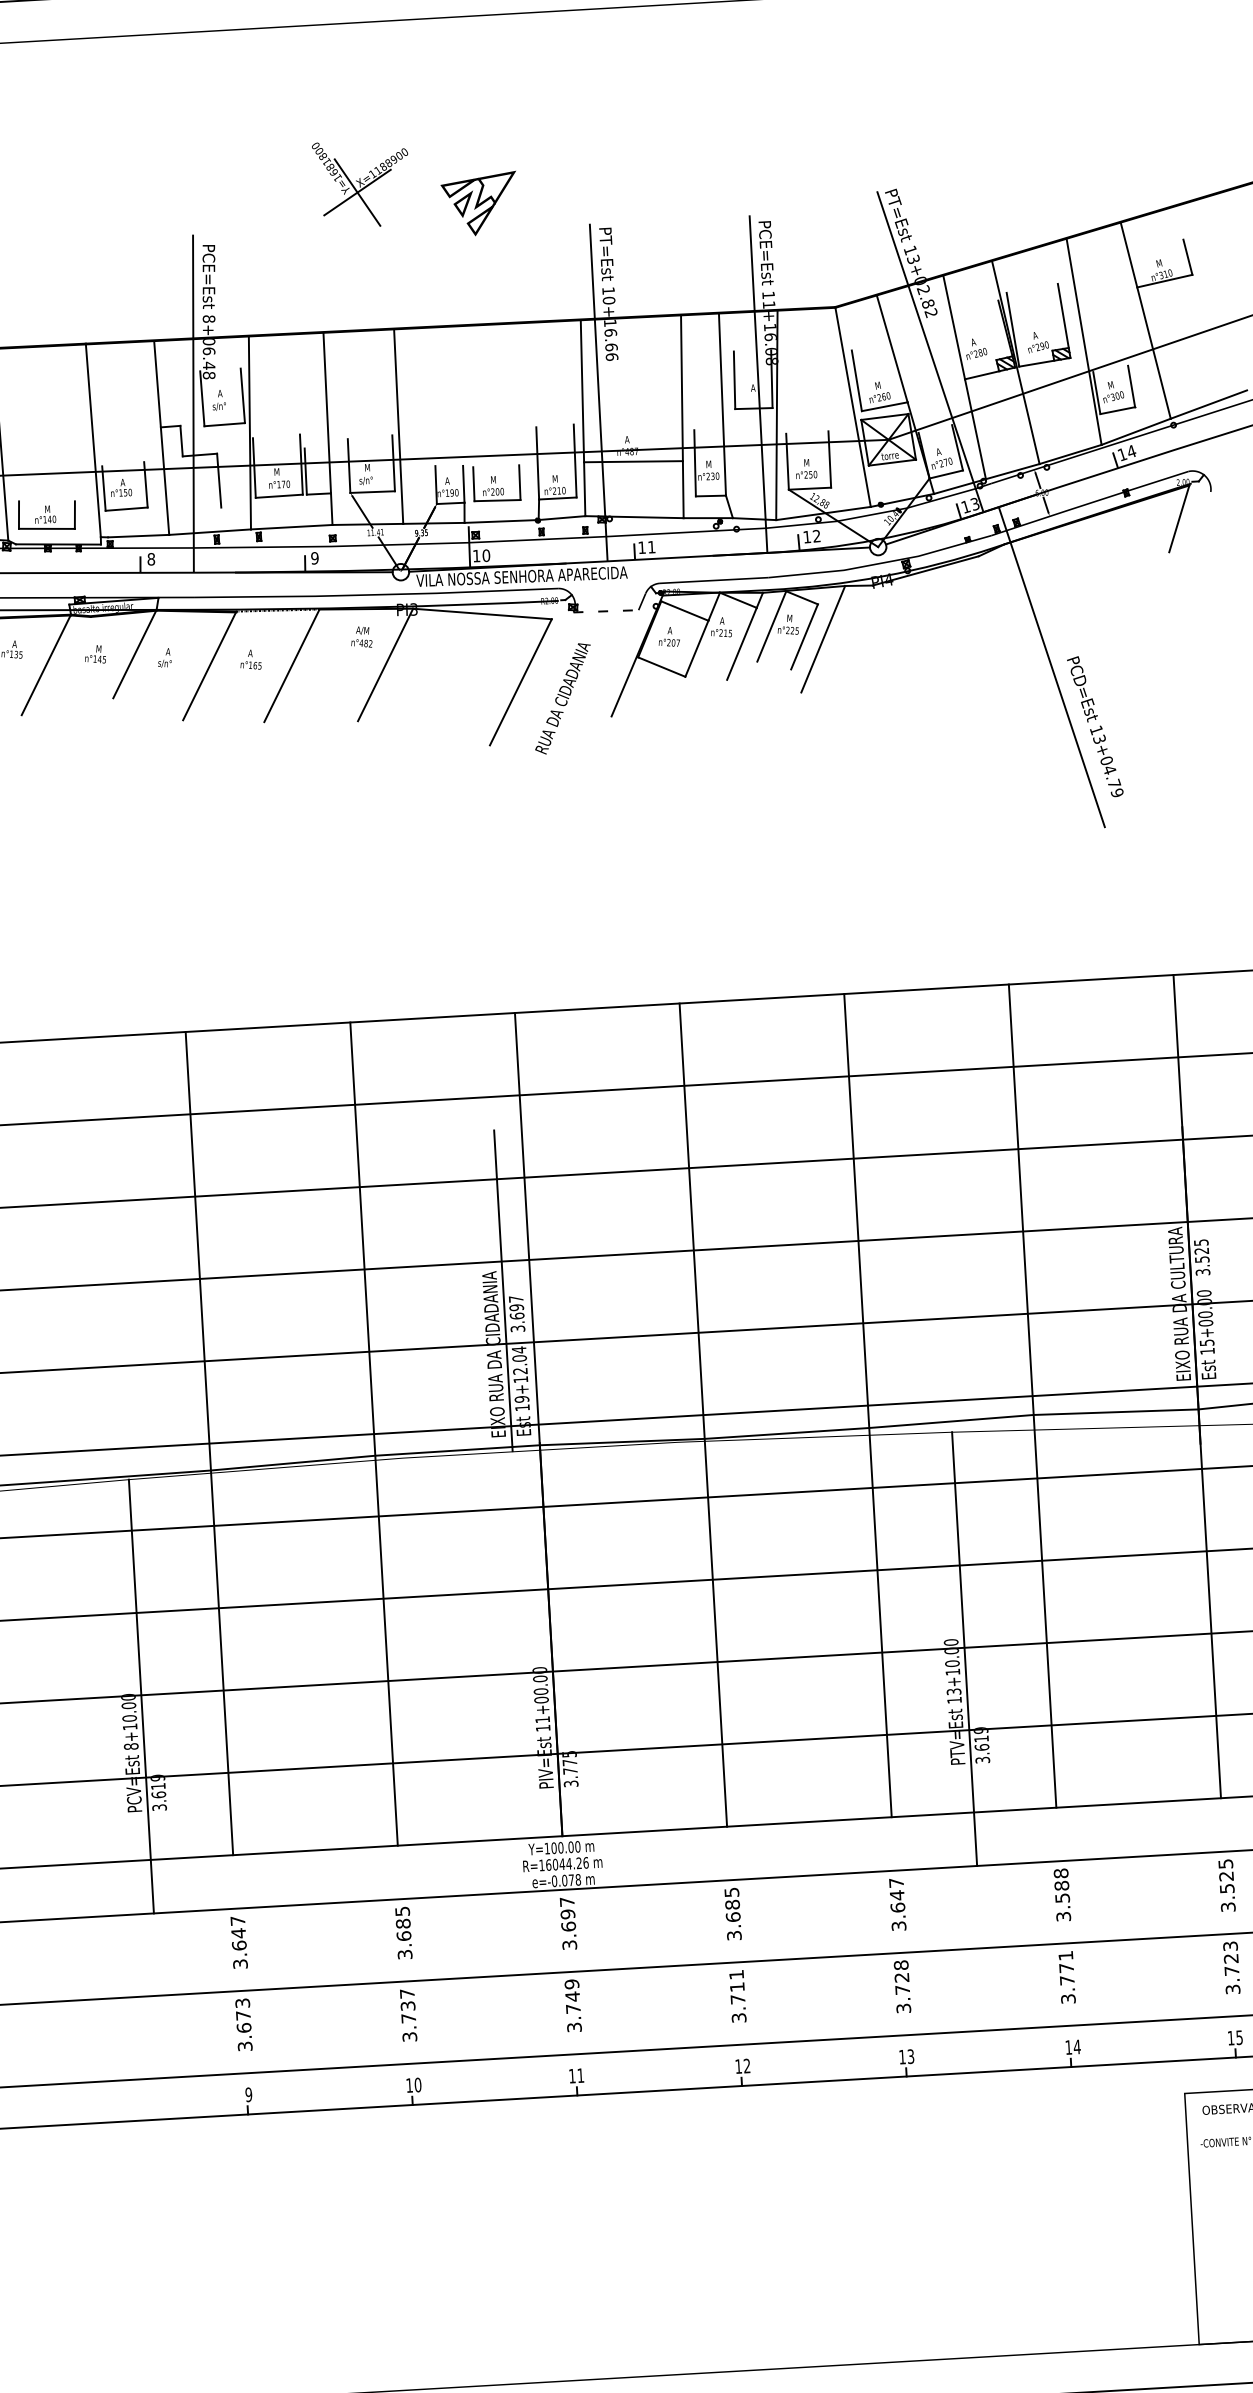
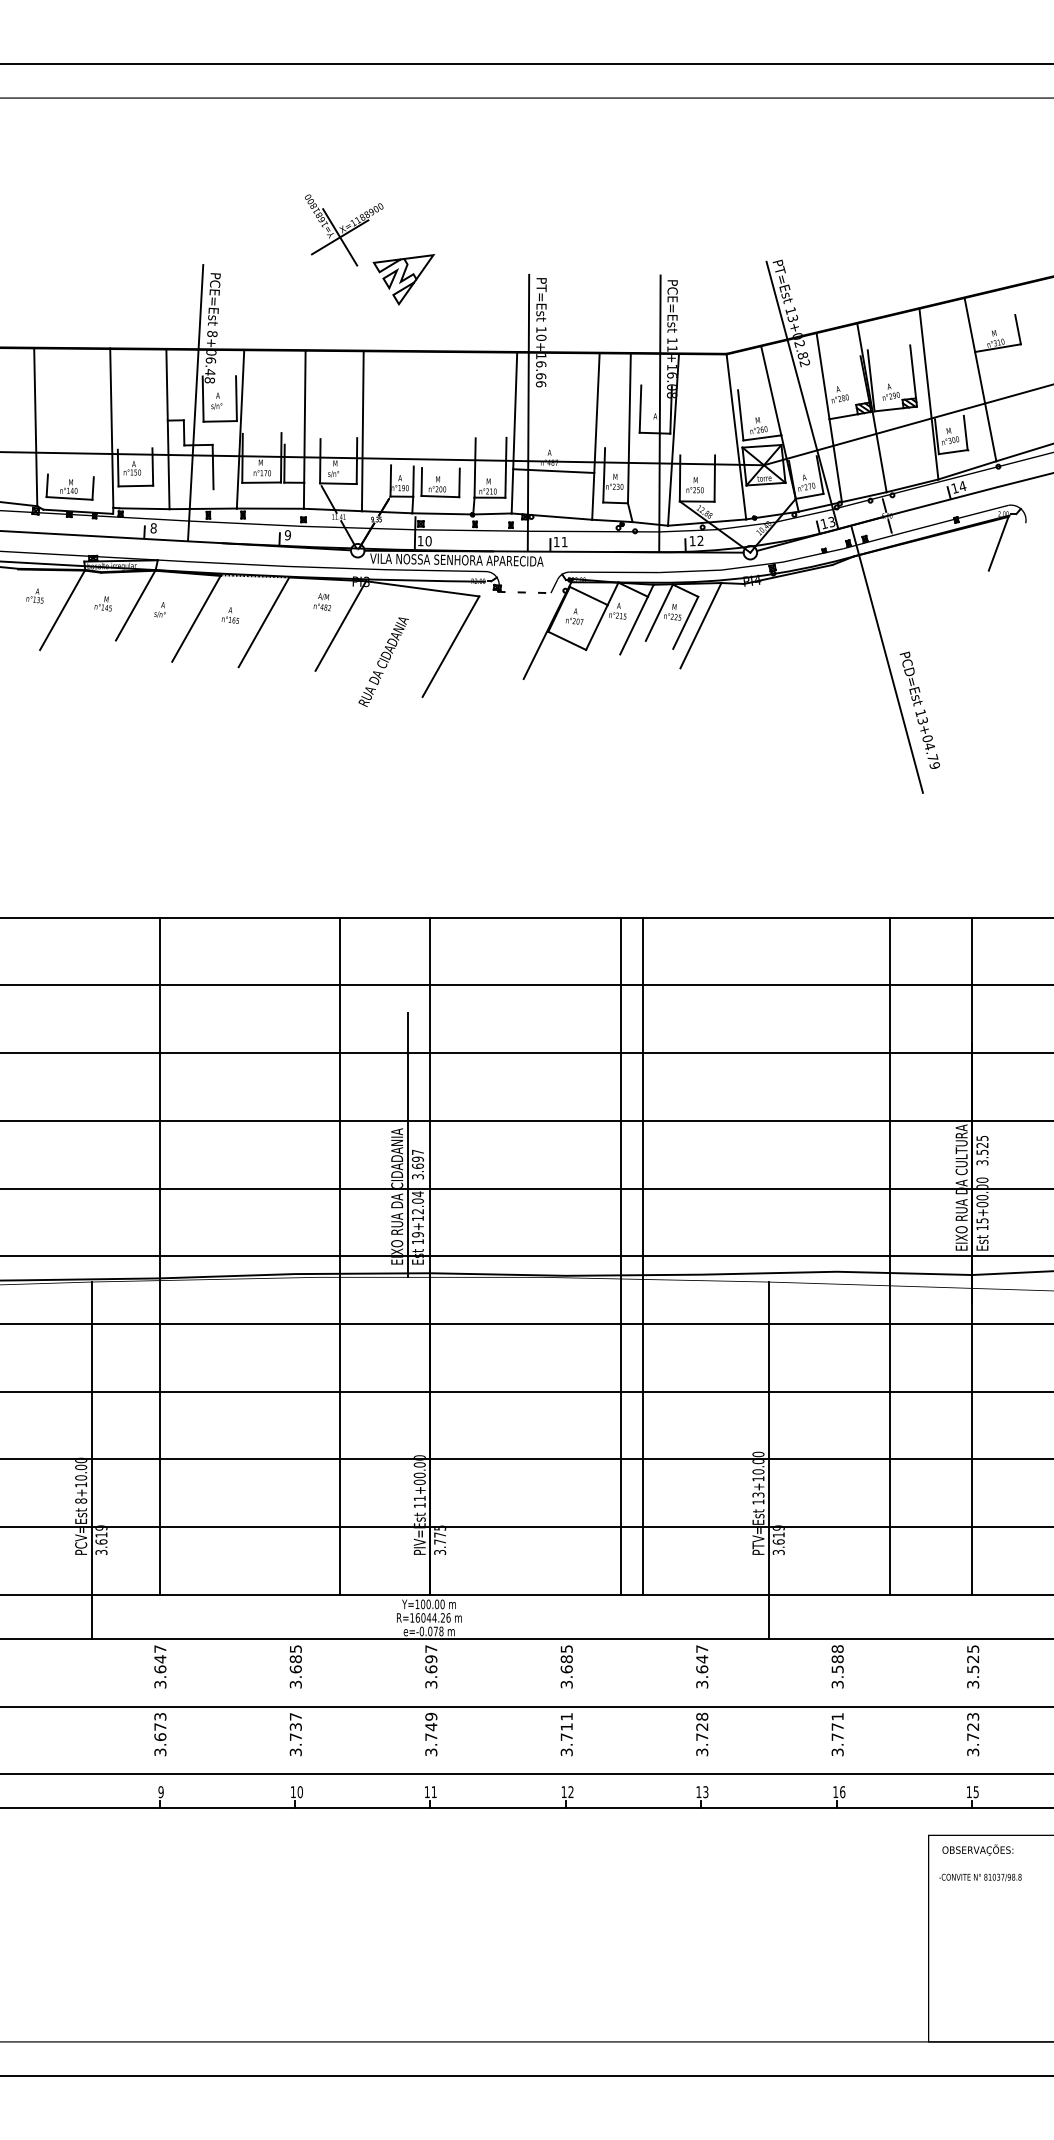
part: (479, 204) -> (403, 279), moved
text: (562, 699) -> (383, 662), moved
line: (1032, 1395) -> (889, 1255), moved
line: (868, 1404) -> (643, 1255), moved
line: (702, 1414) -> (620, 1255), moved
line: (374, 1433) -> (340, 1255), moved
text: (1077, 2047) -> (842, 1792), 14 -> 16

